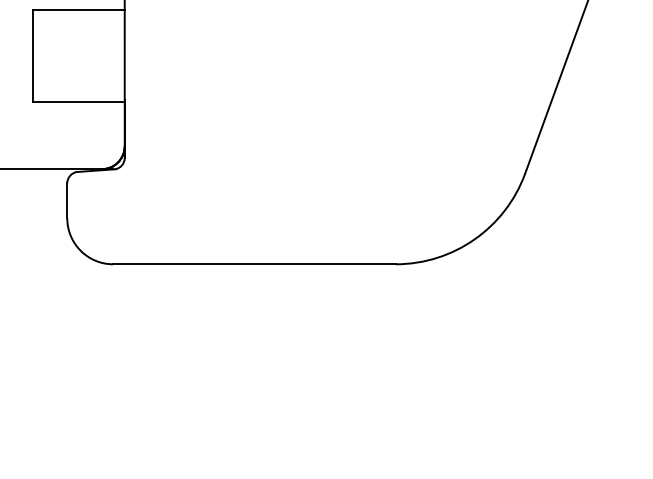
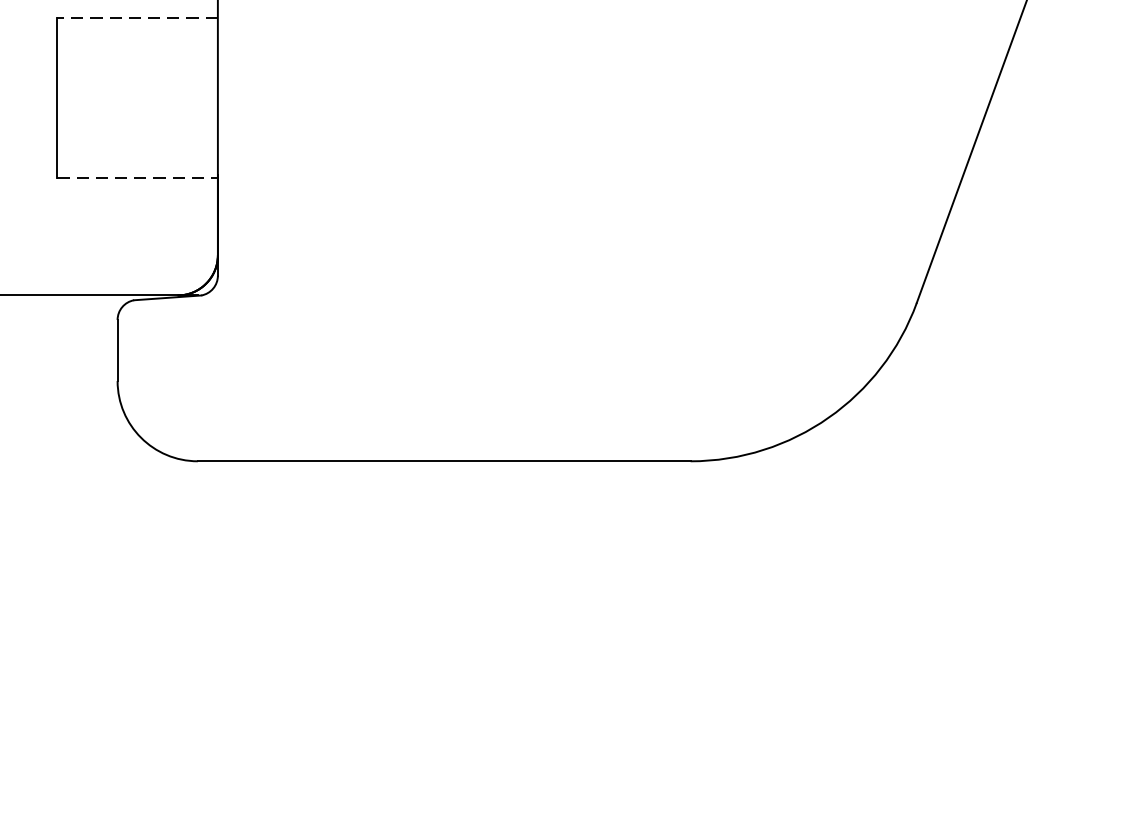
line: (78, 10) -> (137, 18), solid -> dashed
line: (78, 102) -> (137, 178), solid -> dashed

